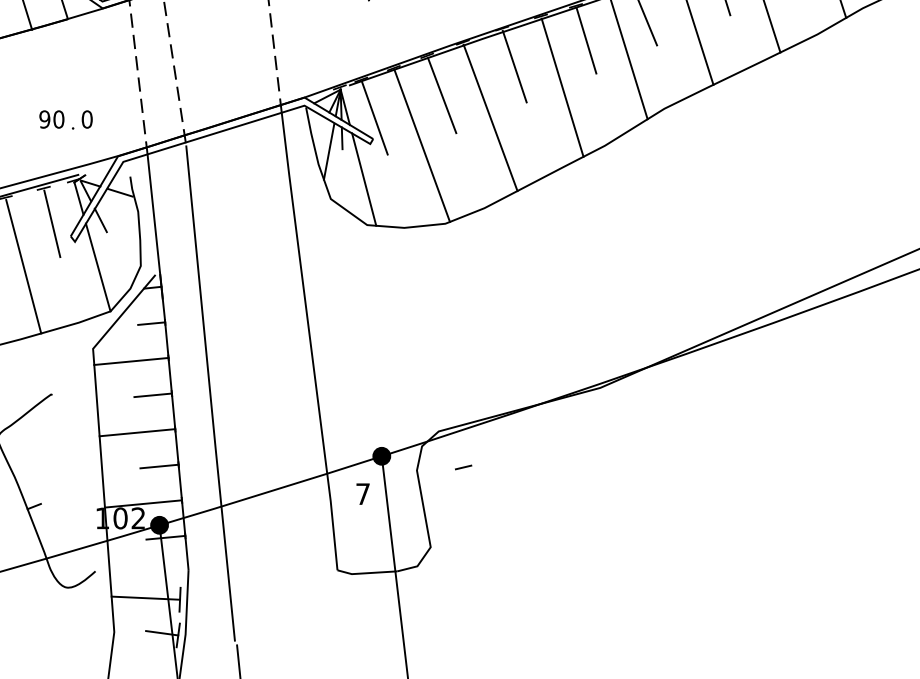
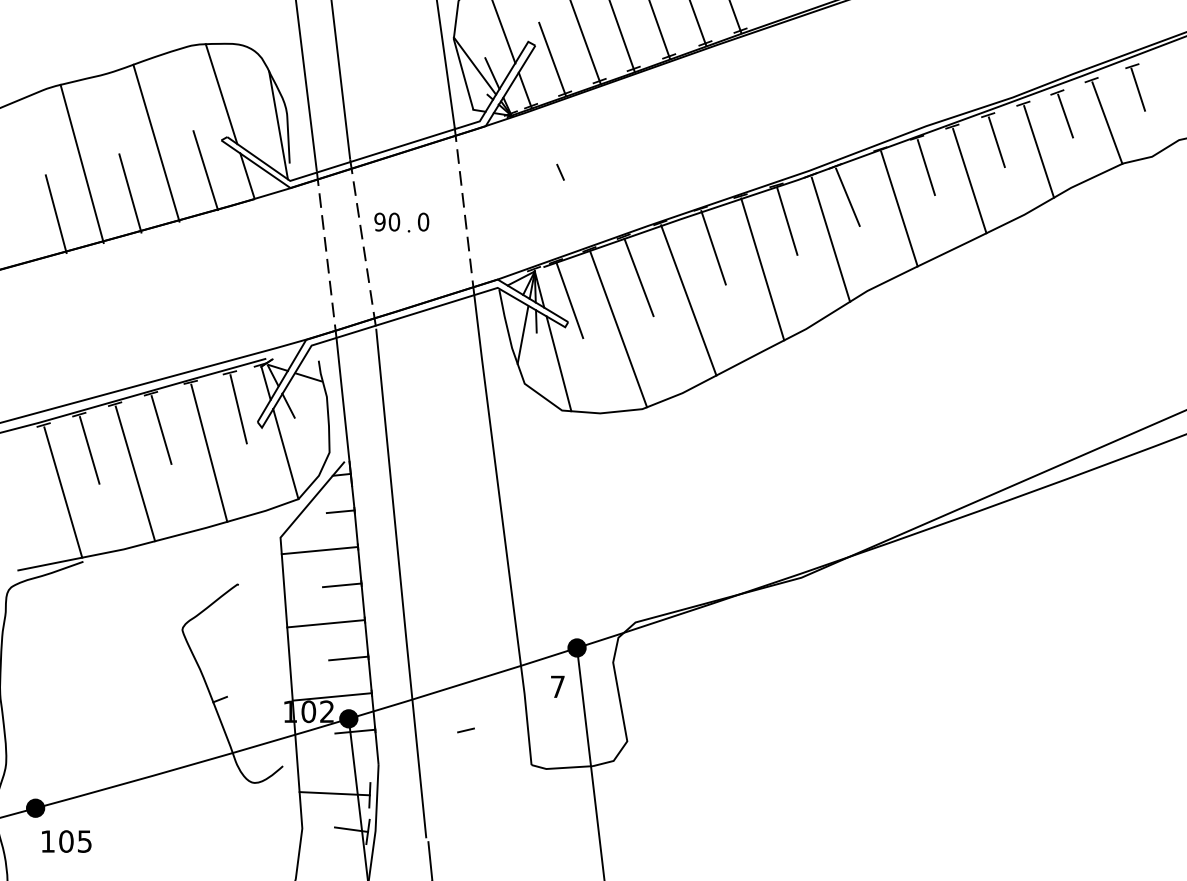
text: (65, 119) -> (401, 222), moved
line: (463, 467) -> (465, 730), moved

